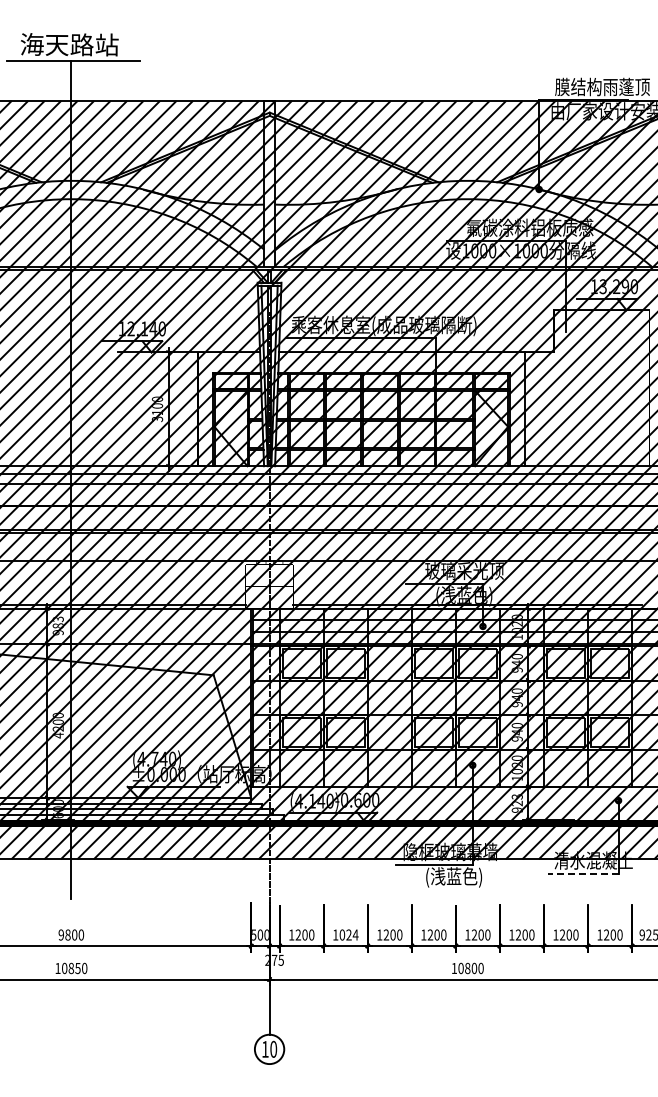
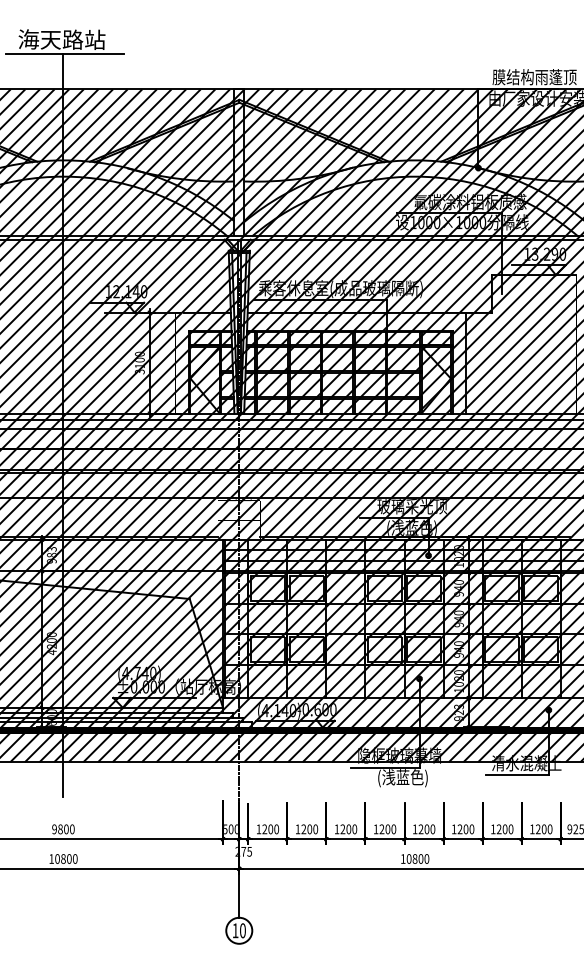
line: (582, 874) -> (516, 775), dashed -> solid
text: (348, 934) -> (309, 828), 1024 -> 1200
text: (77, 967) -> (68, 858), 10850 -> 10800

